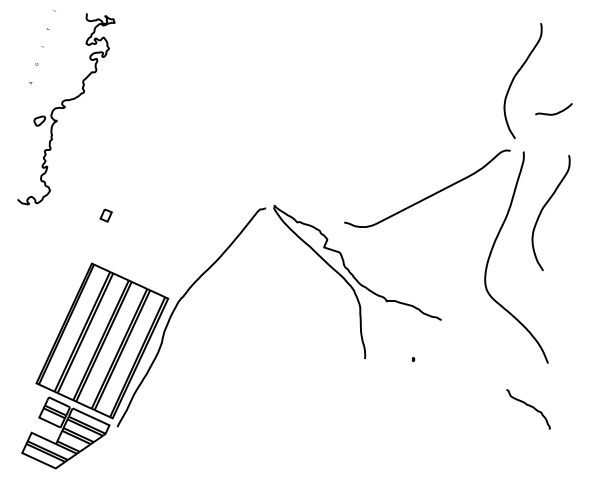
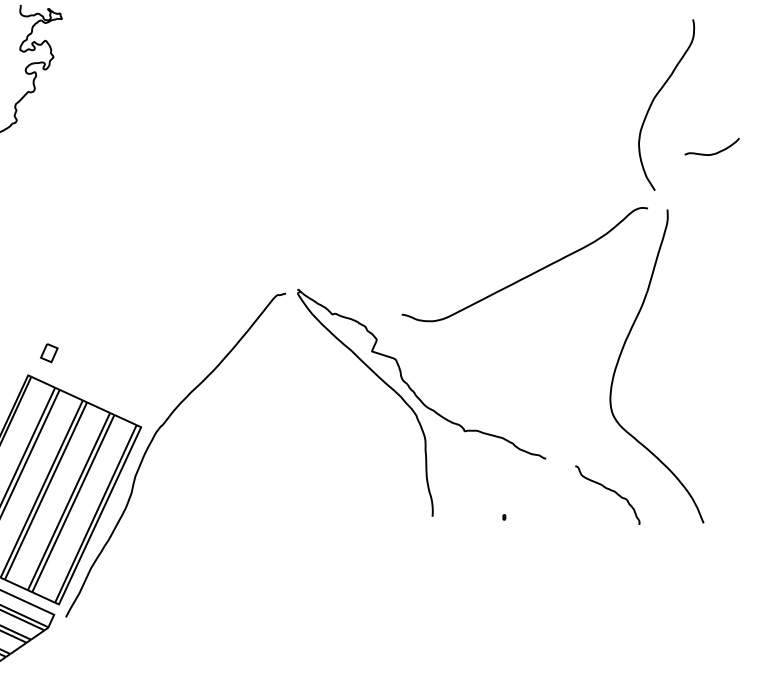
curve: (543, 209) -> (696, 295), removed
part: (105, 215) -> (48, 353), moved
curve: (530, 407) -> (610, 492), moved

